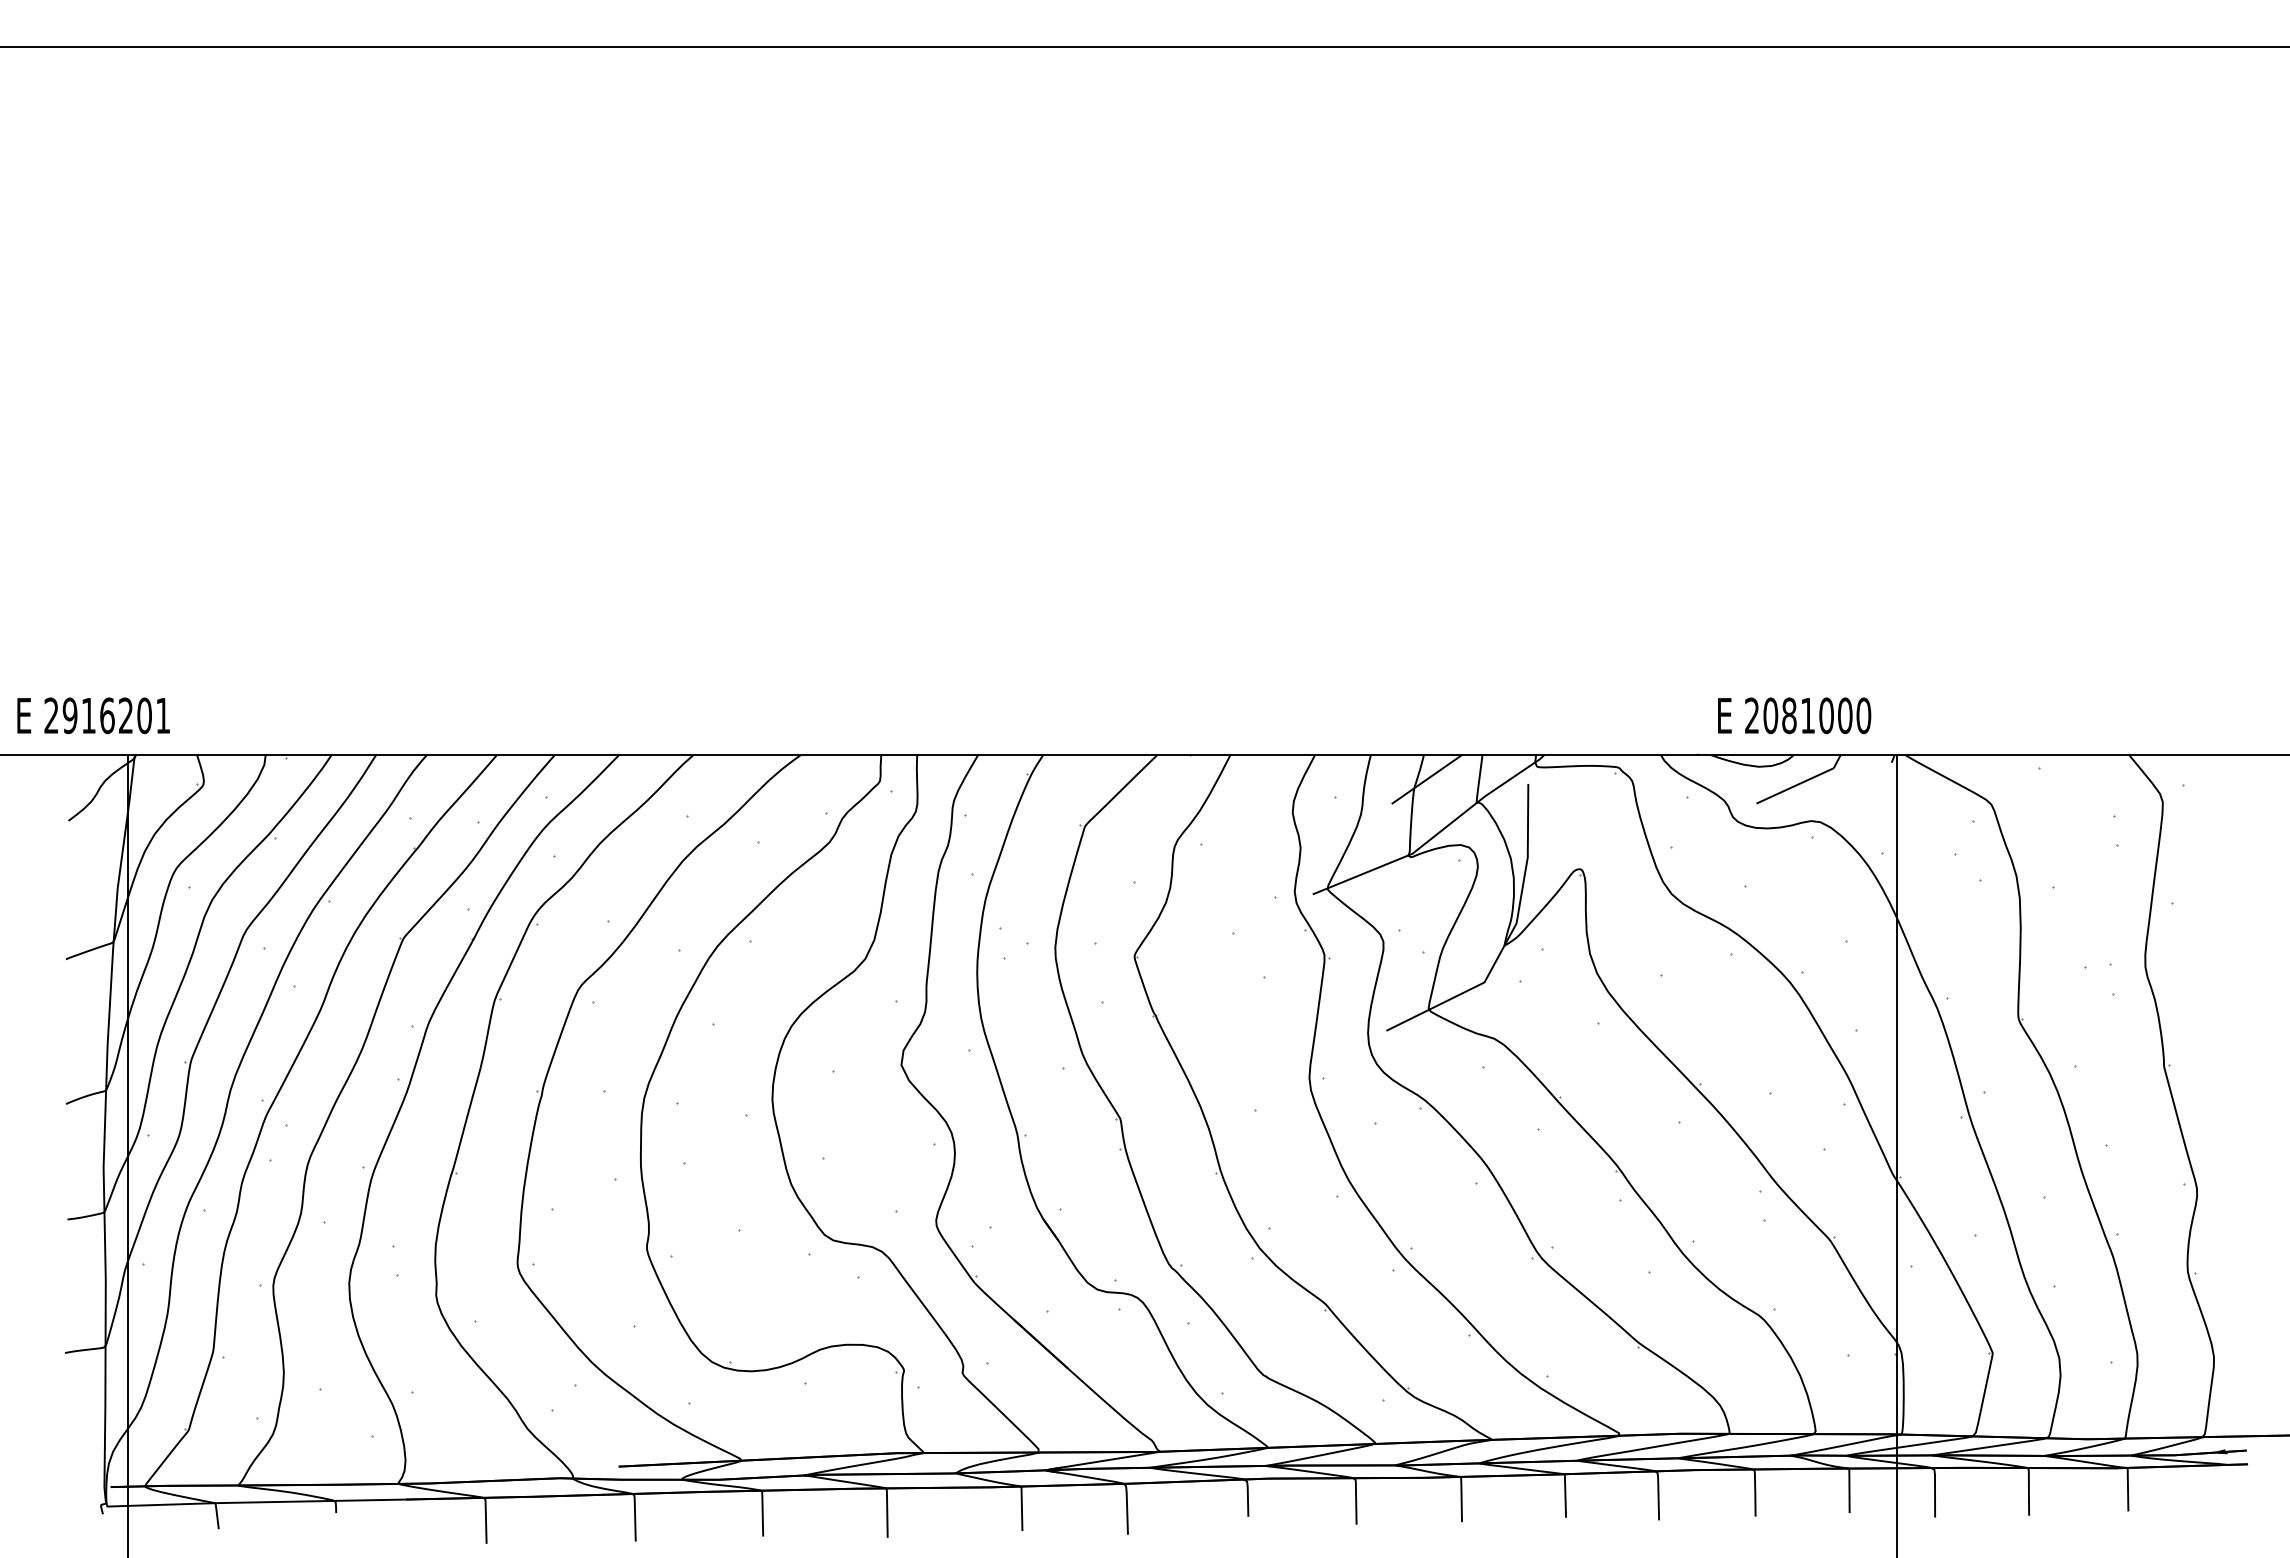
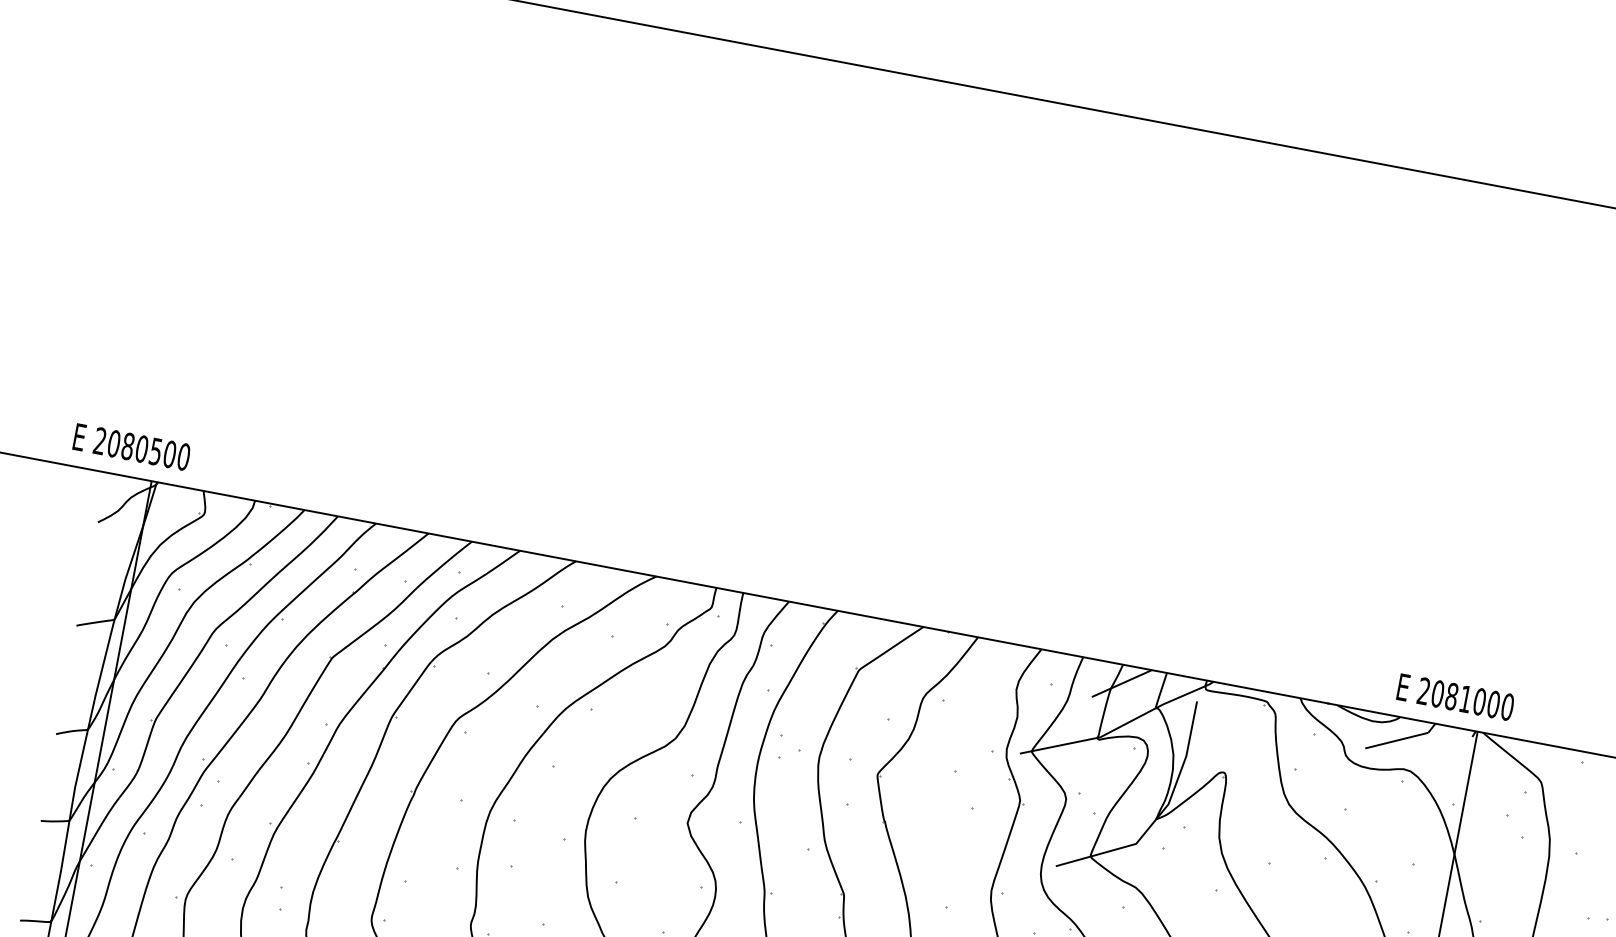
text: (116, 715) -> (148, 450), 2916201 -> 2080500
text: (1794, 715) -> (1455, 697), moved

